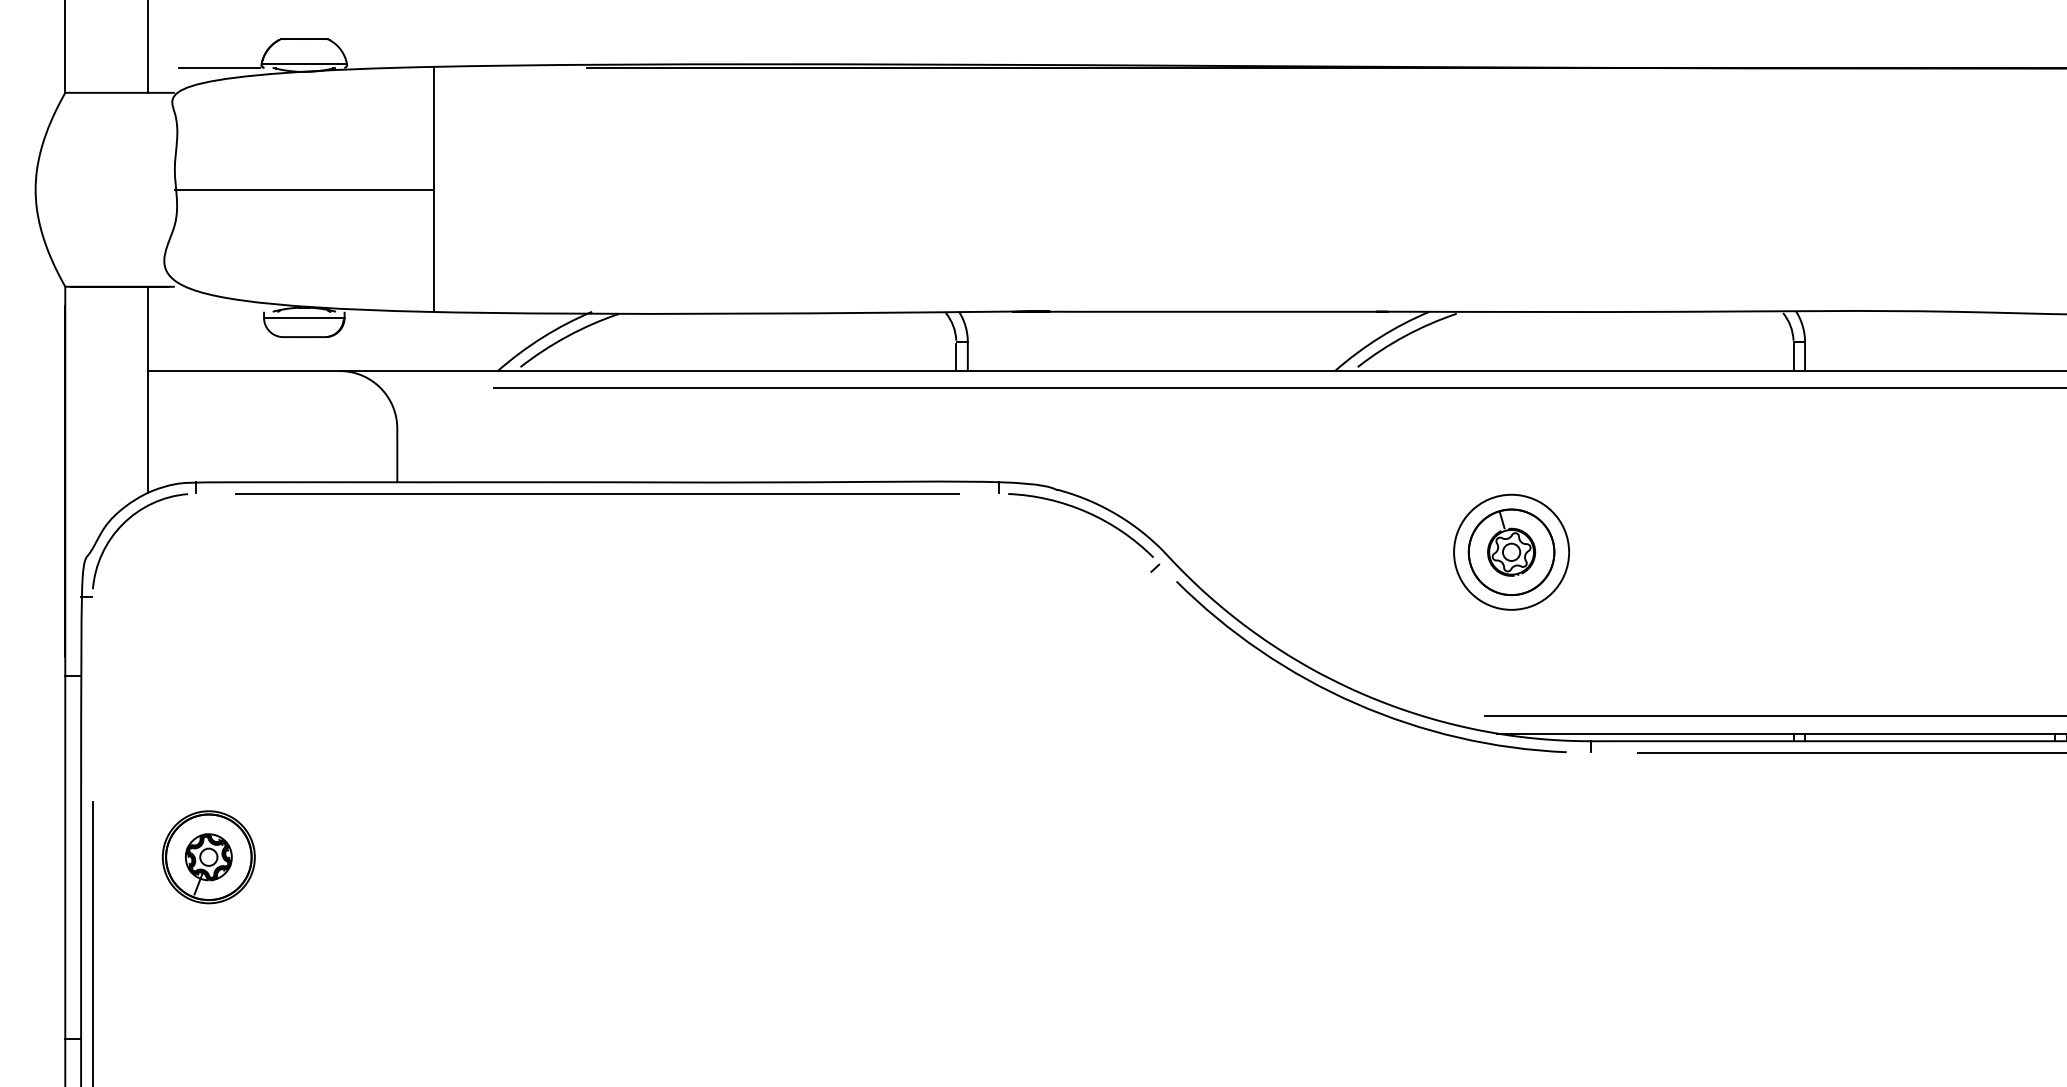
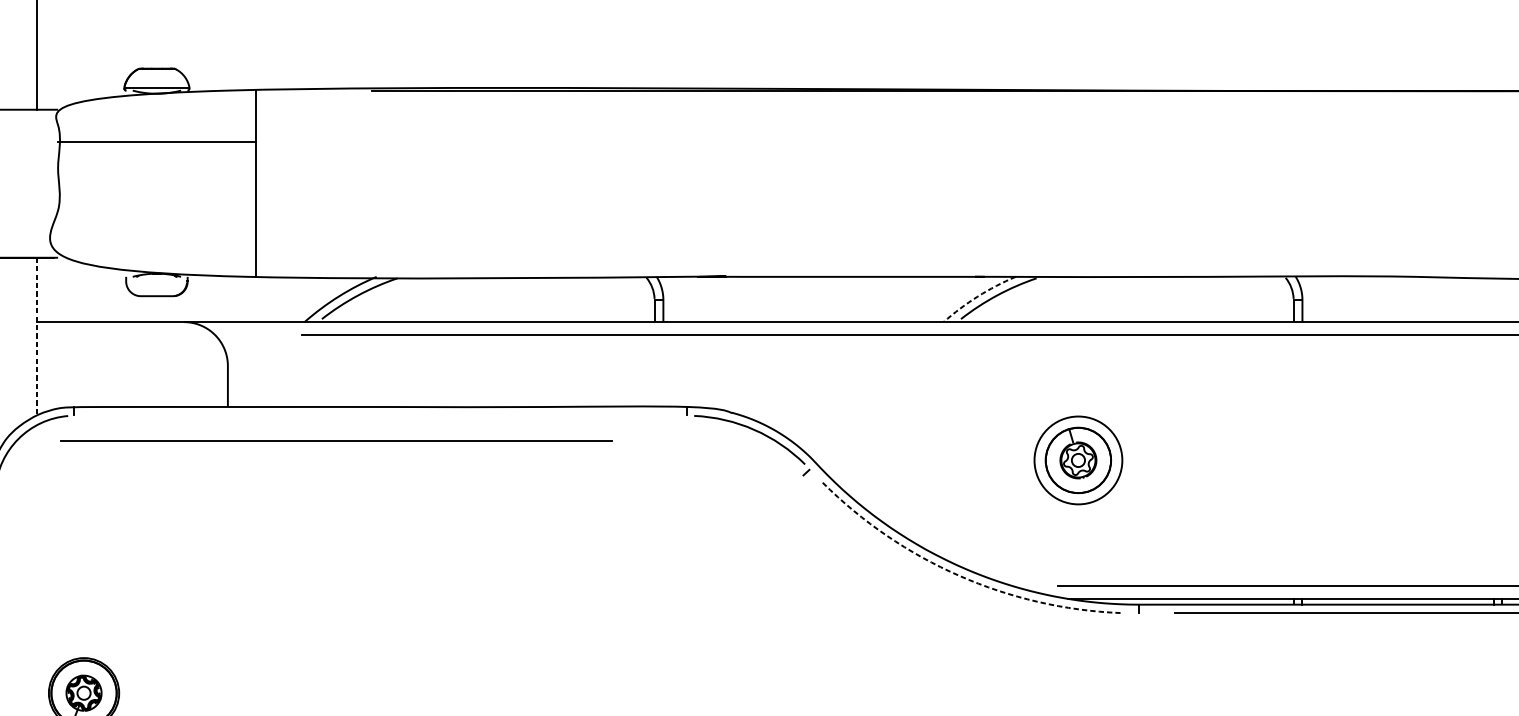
line: (219, 67) -> (92, 90), removed
line: (303, 189) -> (156, 141), moved
line: (303, 317) -> (156, 281), removed
arc: (1379, 337) -> (977, 296), solid -> dashed
line: (147, 390) -> (37, 336), solid -> dashed
line: (597, 493) -> (336, 440), moved
arc: (1355, 703) -> (959, 575), solid -> dashed

